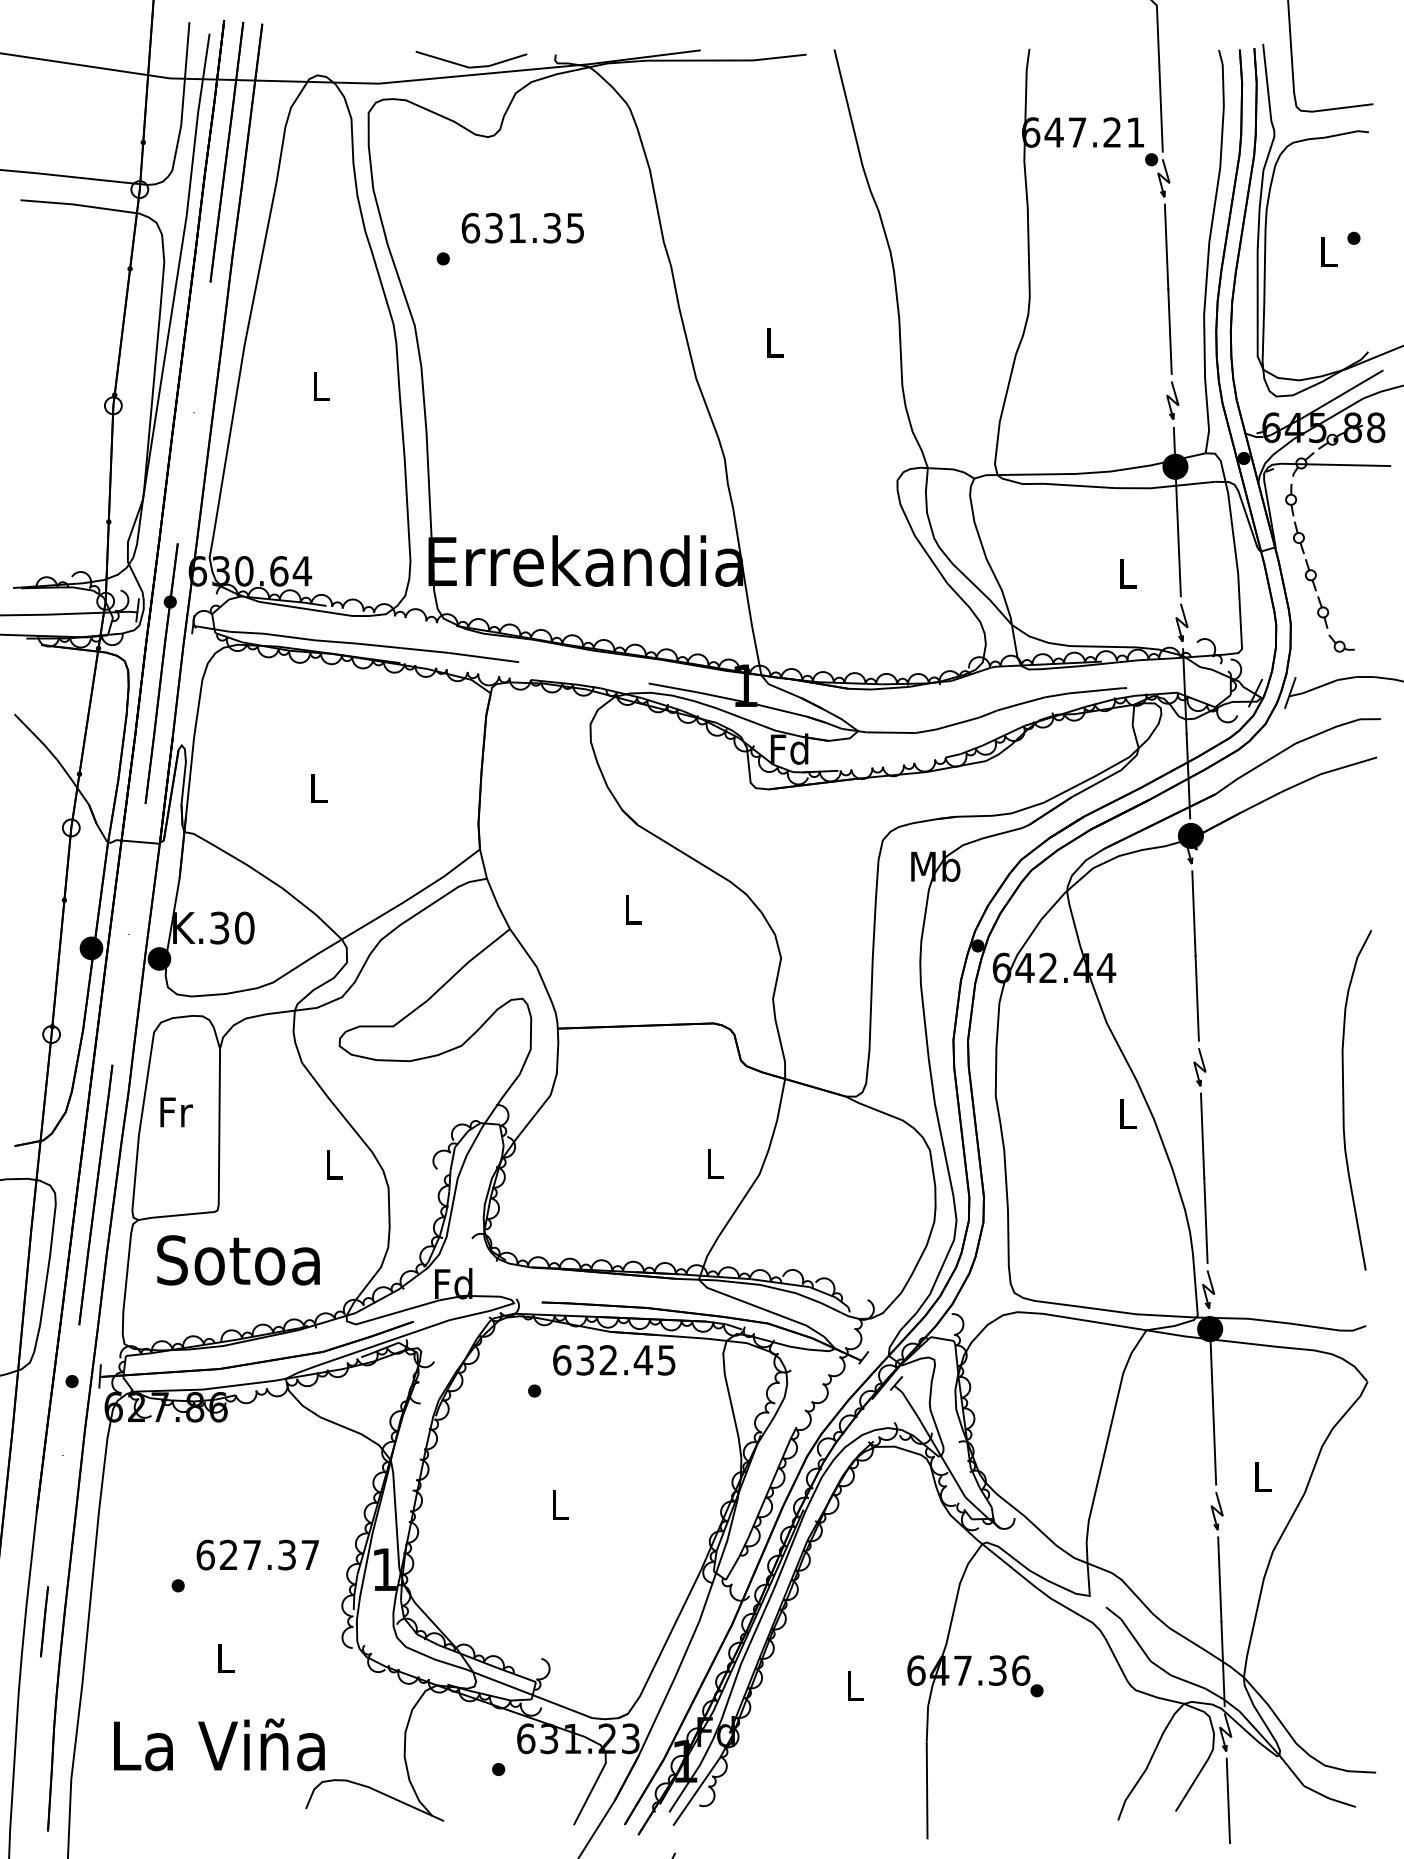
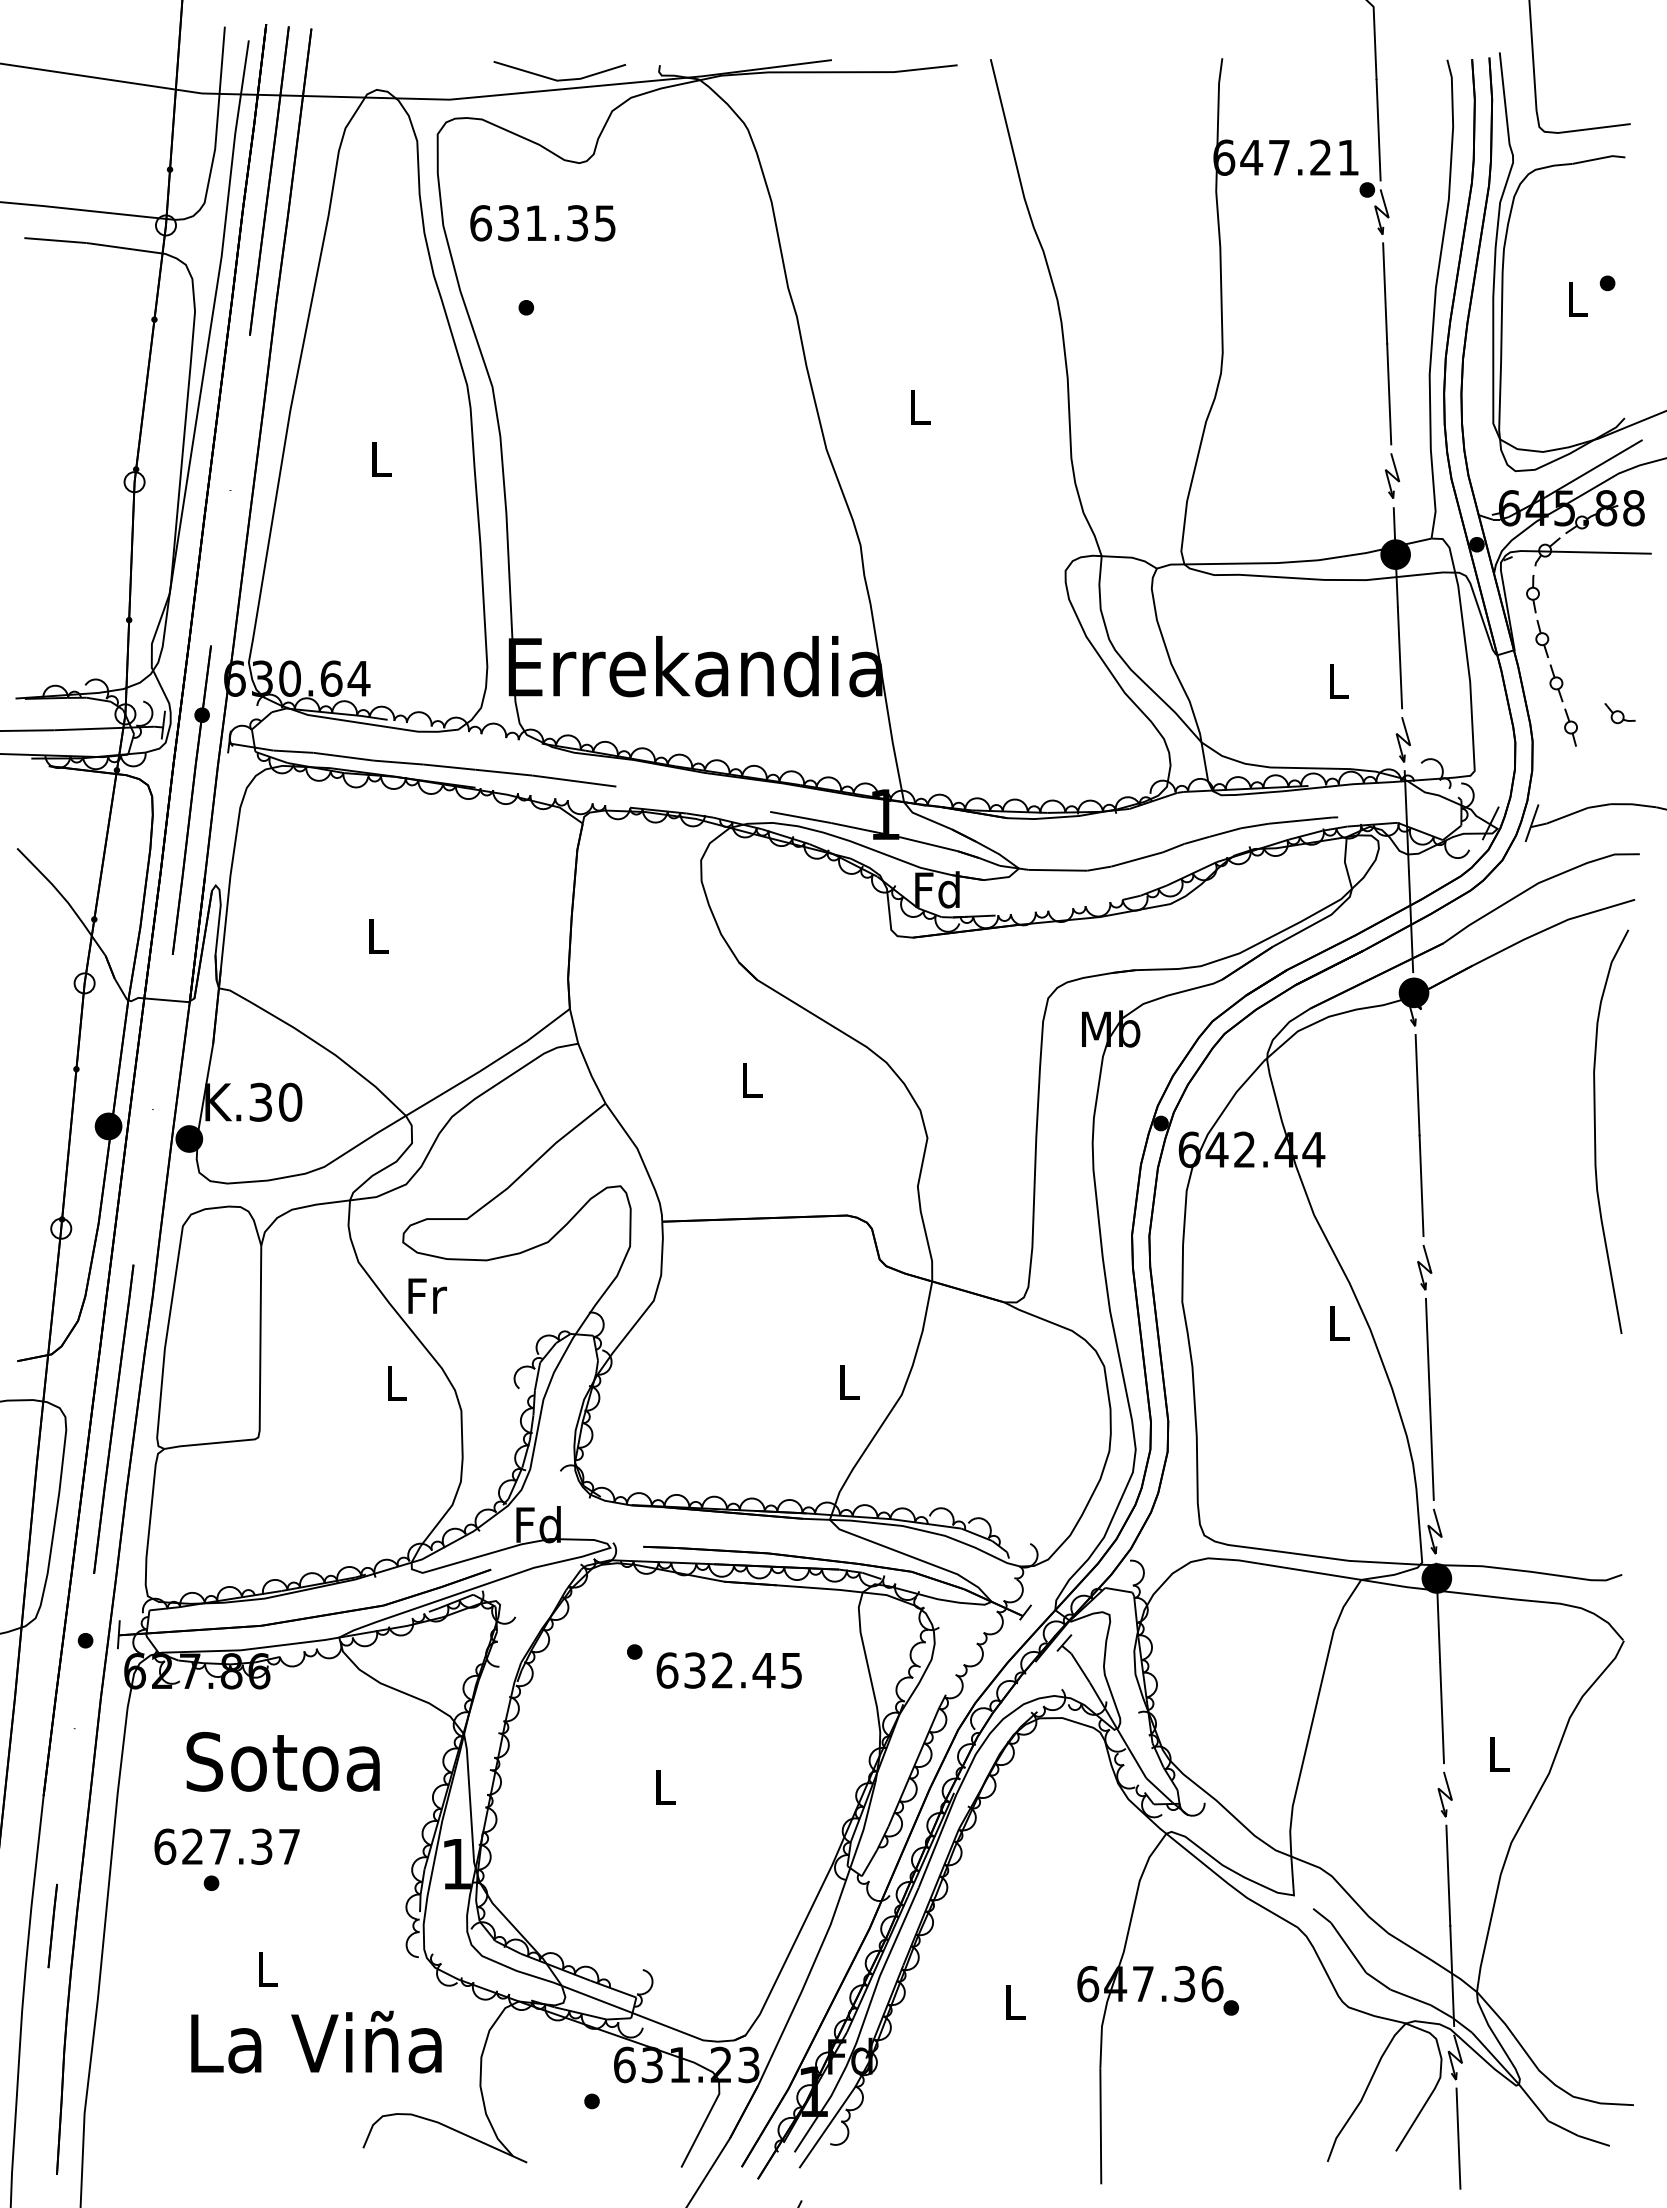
text: (522, 228) -> (542, 223), moved
part: (1341, 643) -> (1619, 713), moved
curve: (1343, 1100) -> (1595, 1131), moved
text: (176, 1111) -> (427, 1295), moved
text: (237, 1260) -> (282, 1761), moved
text: (613, 1360) -> (728, 1670), moved
text: (257, 1554) -> (226, 1846), moved
text: (219, 1744) -> (316, 2041), moved

